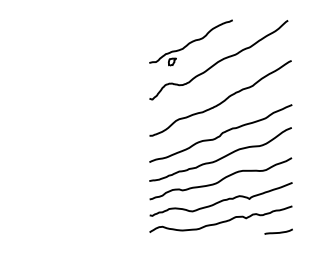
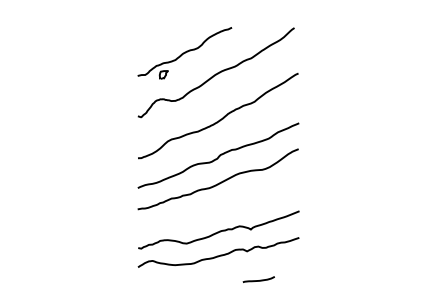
curve: (220, 179) -> (218, 207), removed
curve: (278, 232) -> (258, 280), moved

